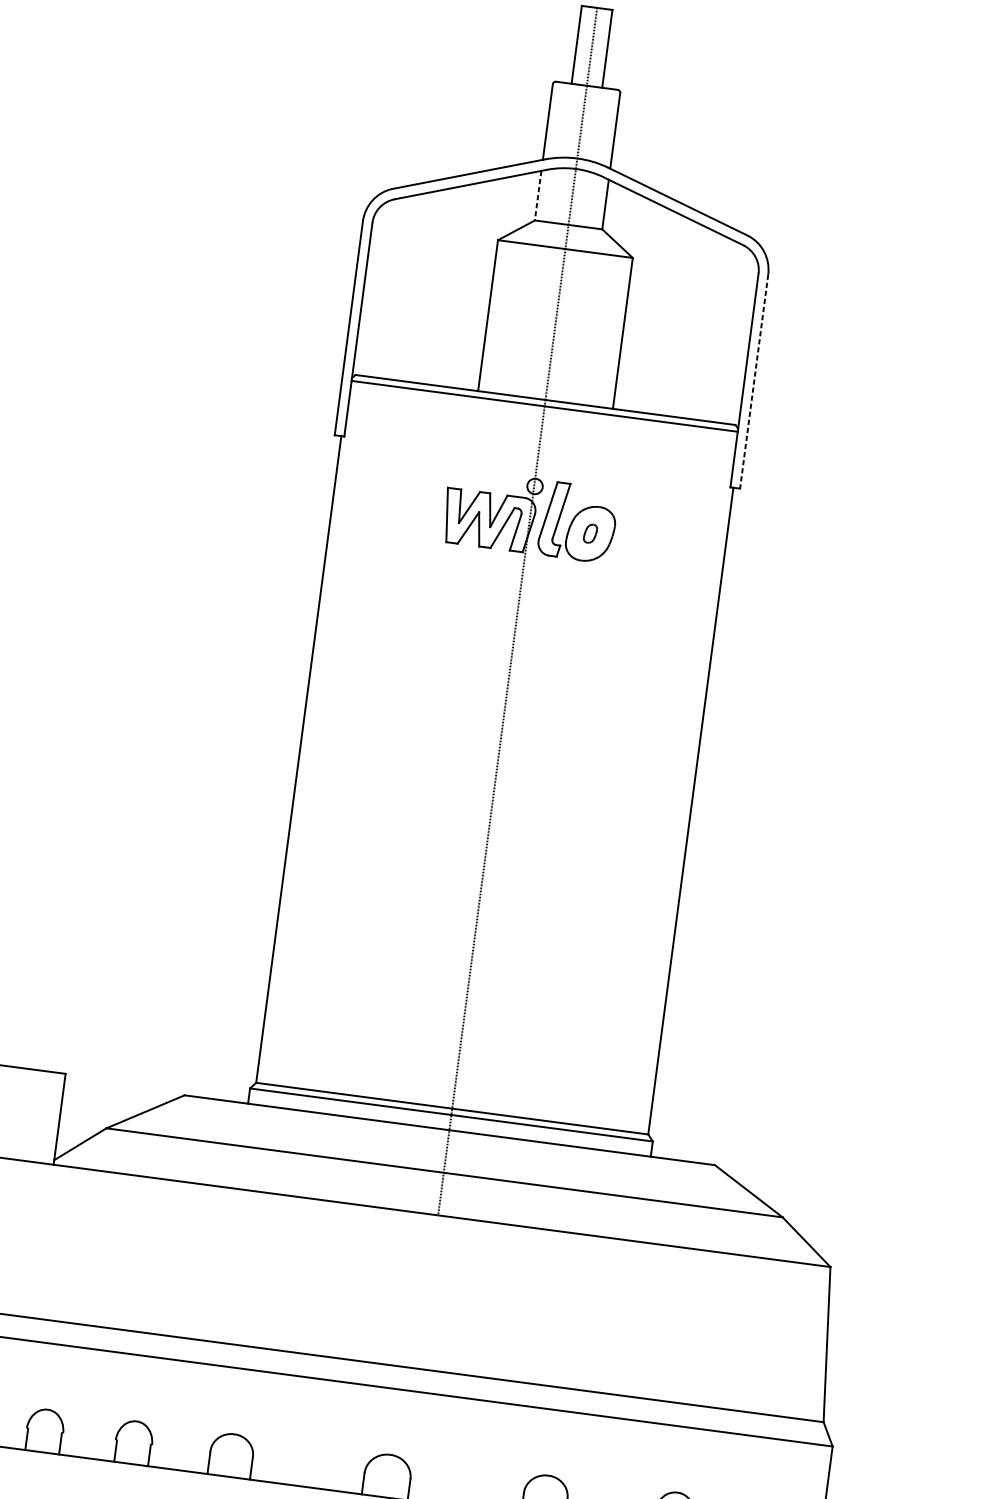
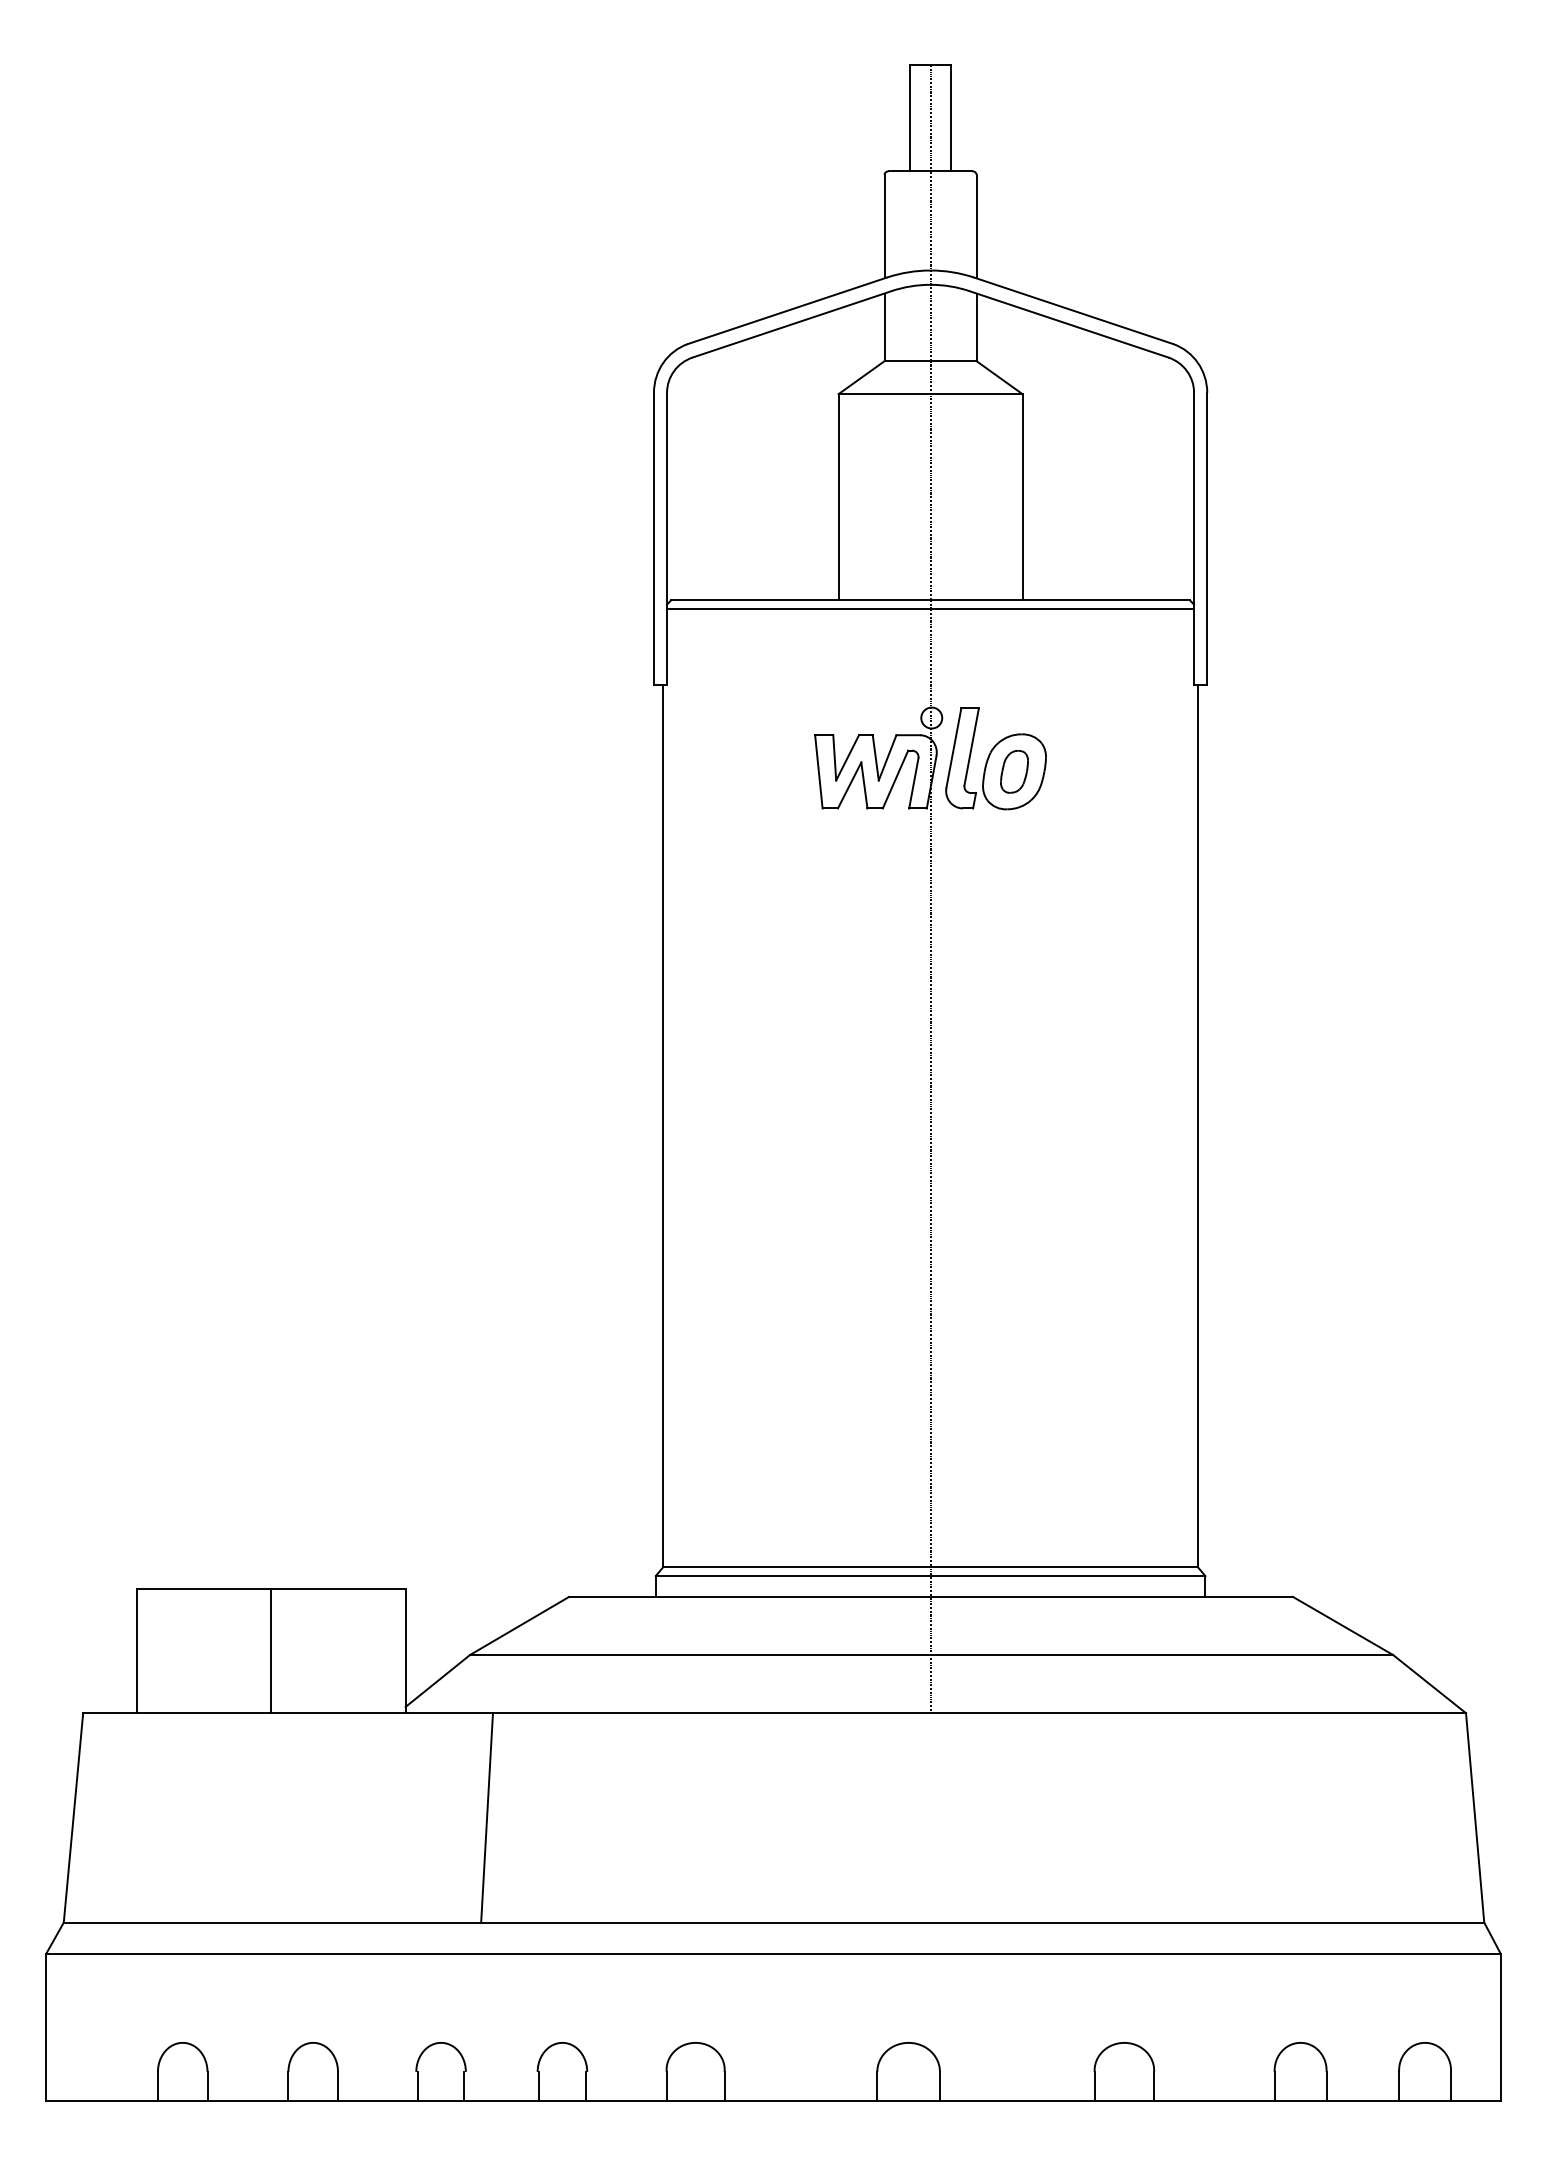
line: (538, 195) -> (884, 327), dashed -> solid
line: (754, 381) -> (1207, 538), dashed -> solid
part: (590, 533) -> (1014, 771), size x1.67
line: (102, 1248) -> (486, 1817), added

